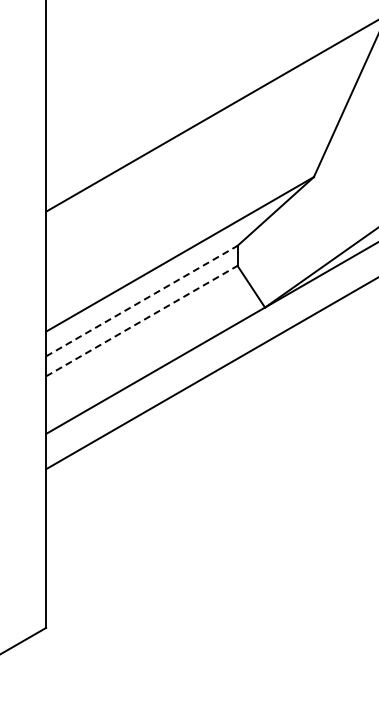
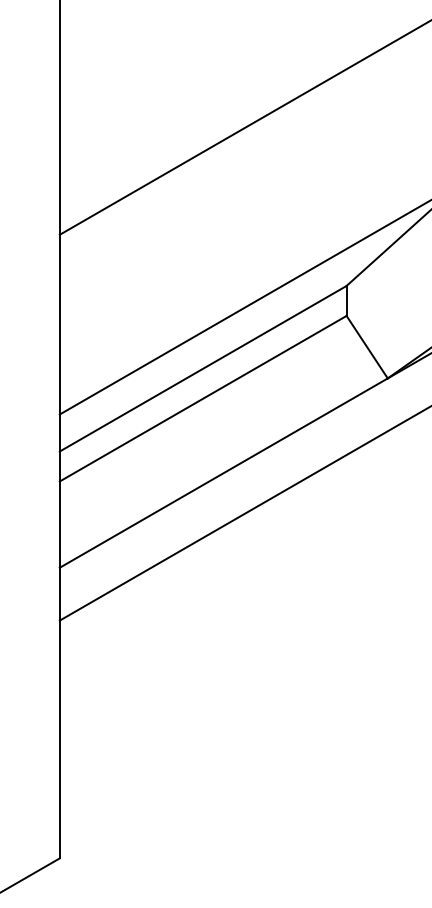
line: (141, 301) -> (202, 369), dashed -> solid
line: (141, 321) -> (202, 399), dashed -> solid

